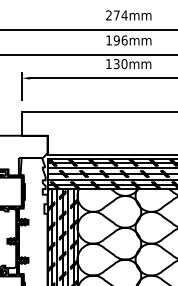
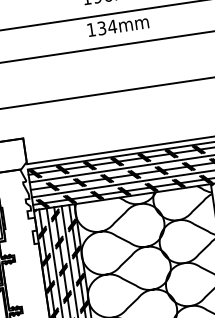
text: (124, 64) -> (112, 27), 130mm -> 134mm

